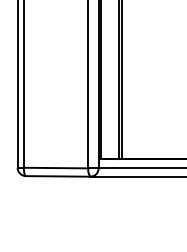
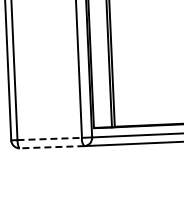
line: (56, 168) -> (50, 139), solid -> dashed
line: (57, 176) -> (51, 147), solid -> dashed

